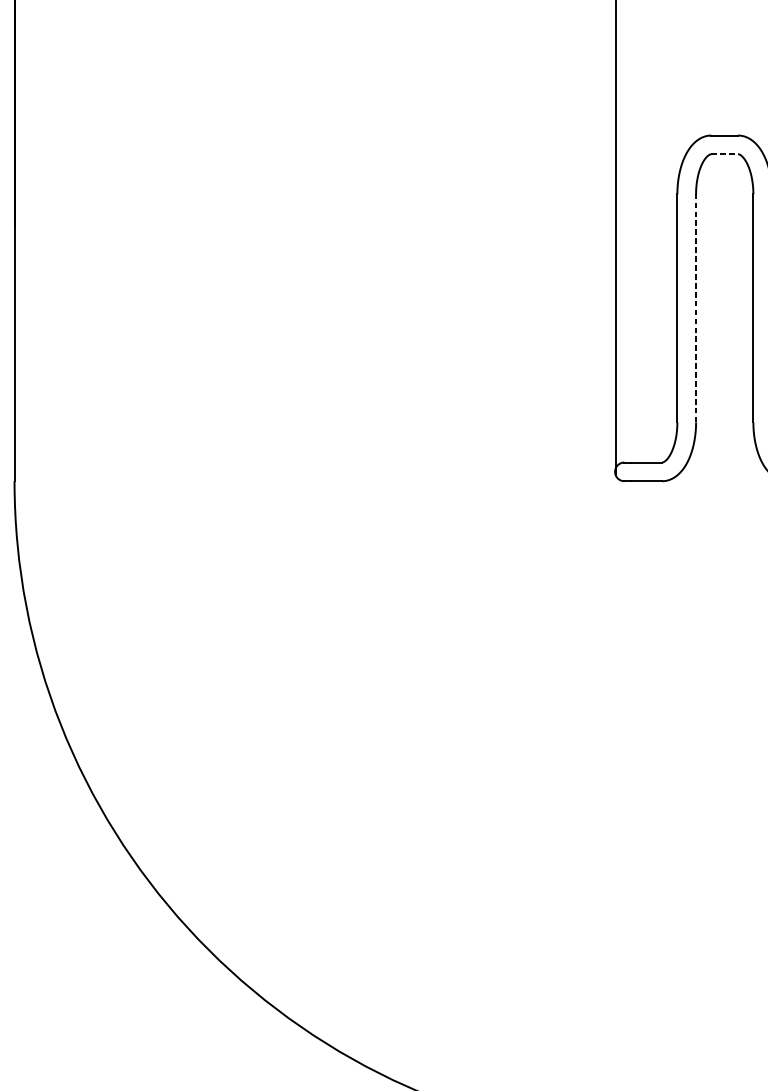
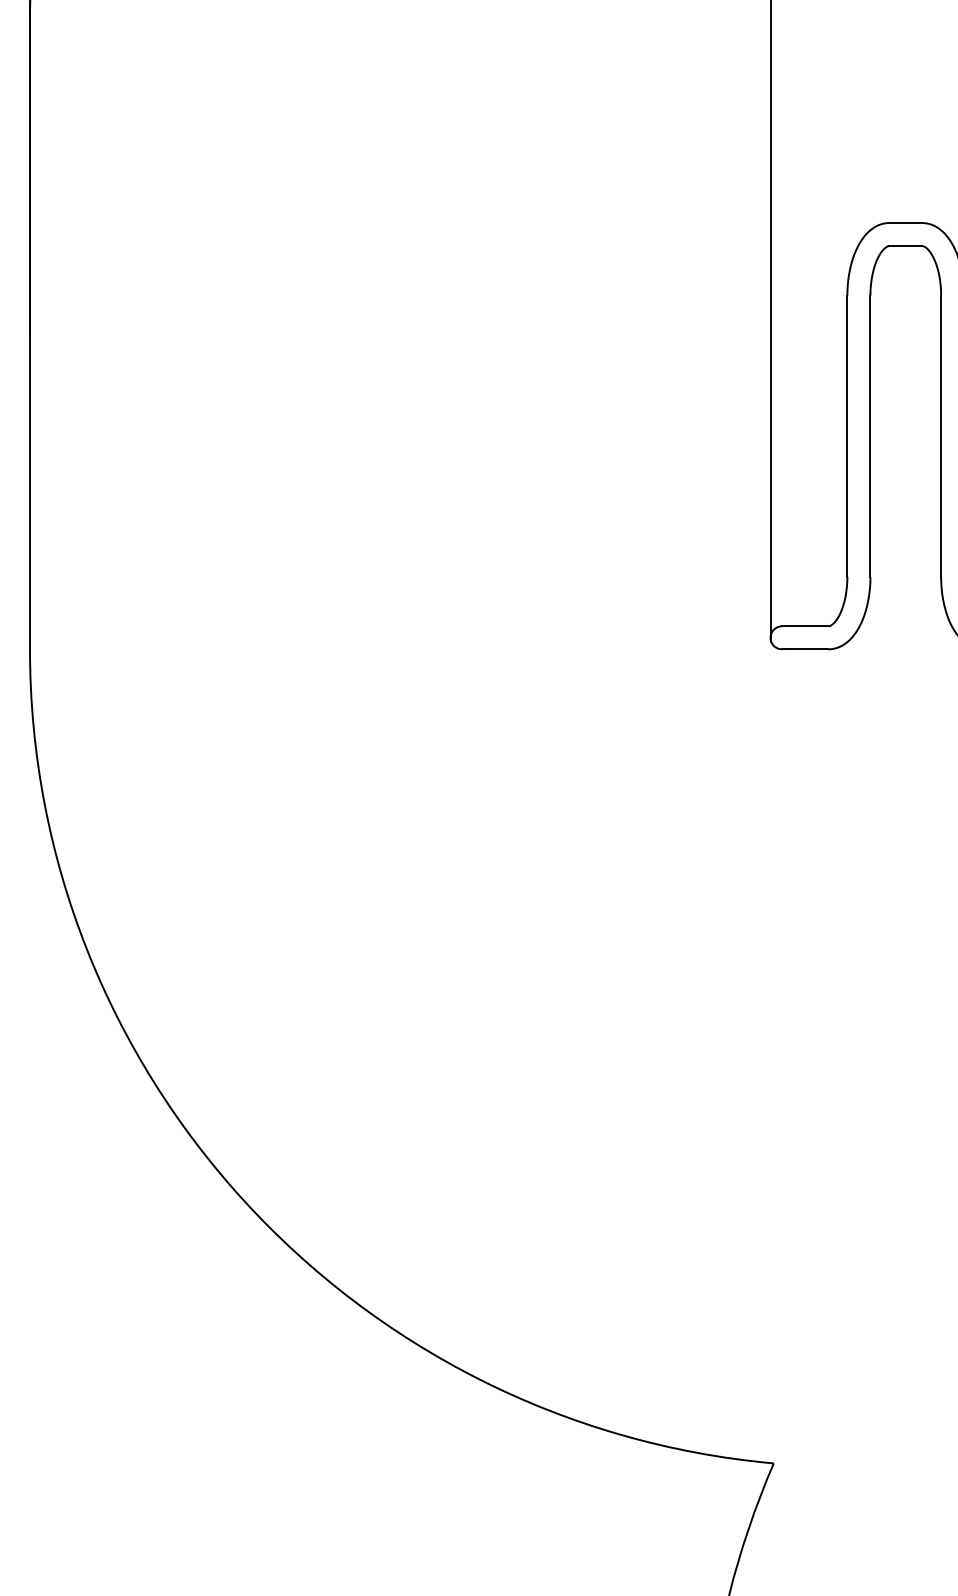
line: (725, 154) -> (906, 246), dashed -> solid
line: (696, 308) -> (870, 436), dashed -> solid

